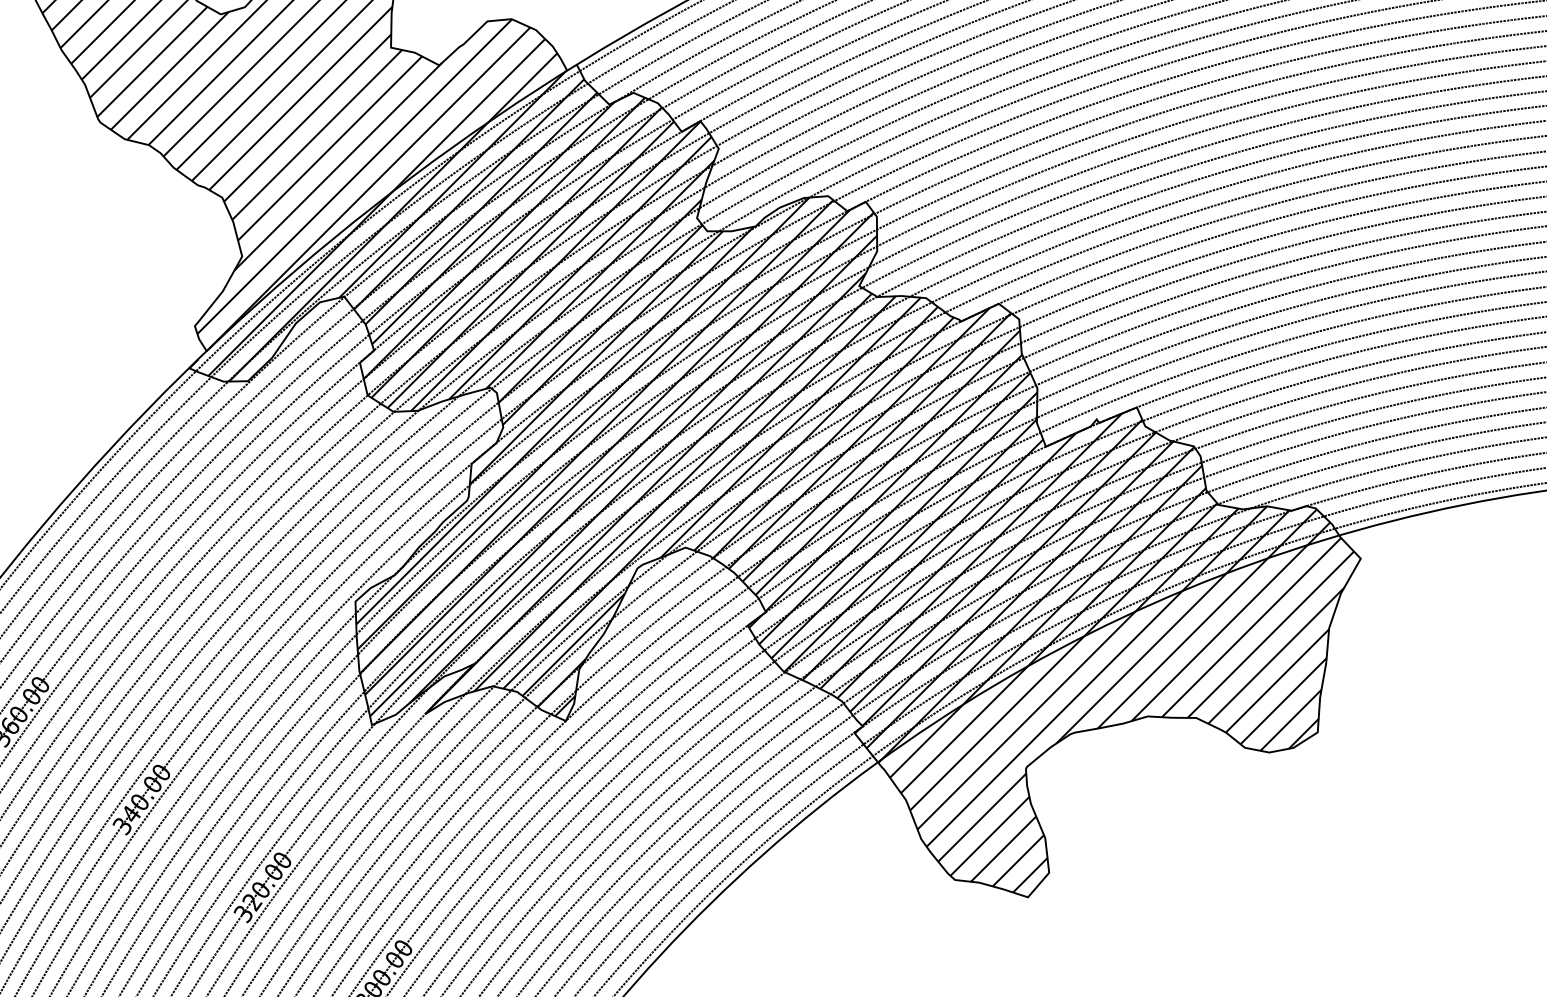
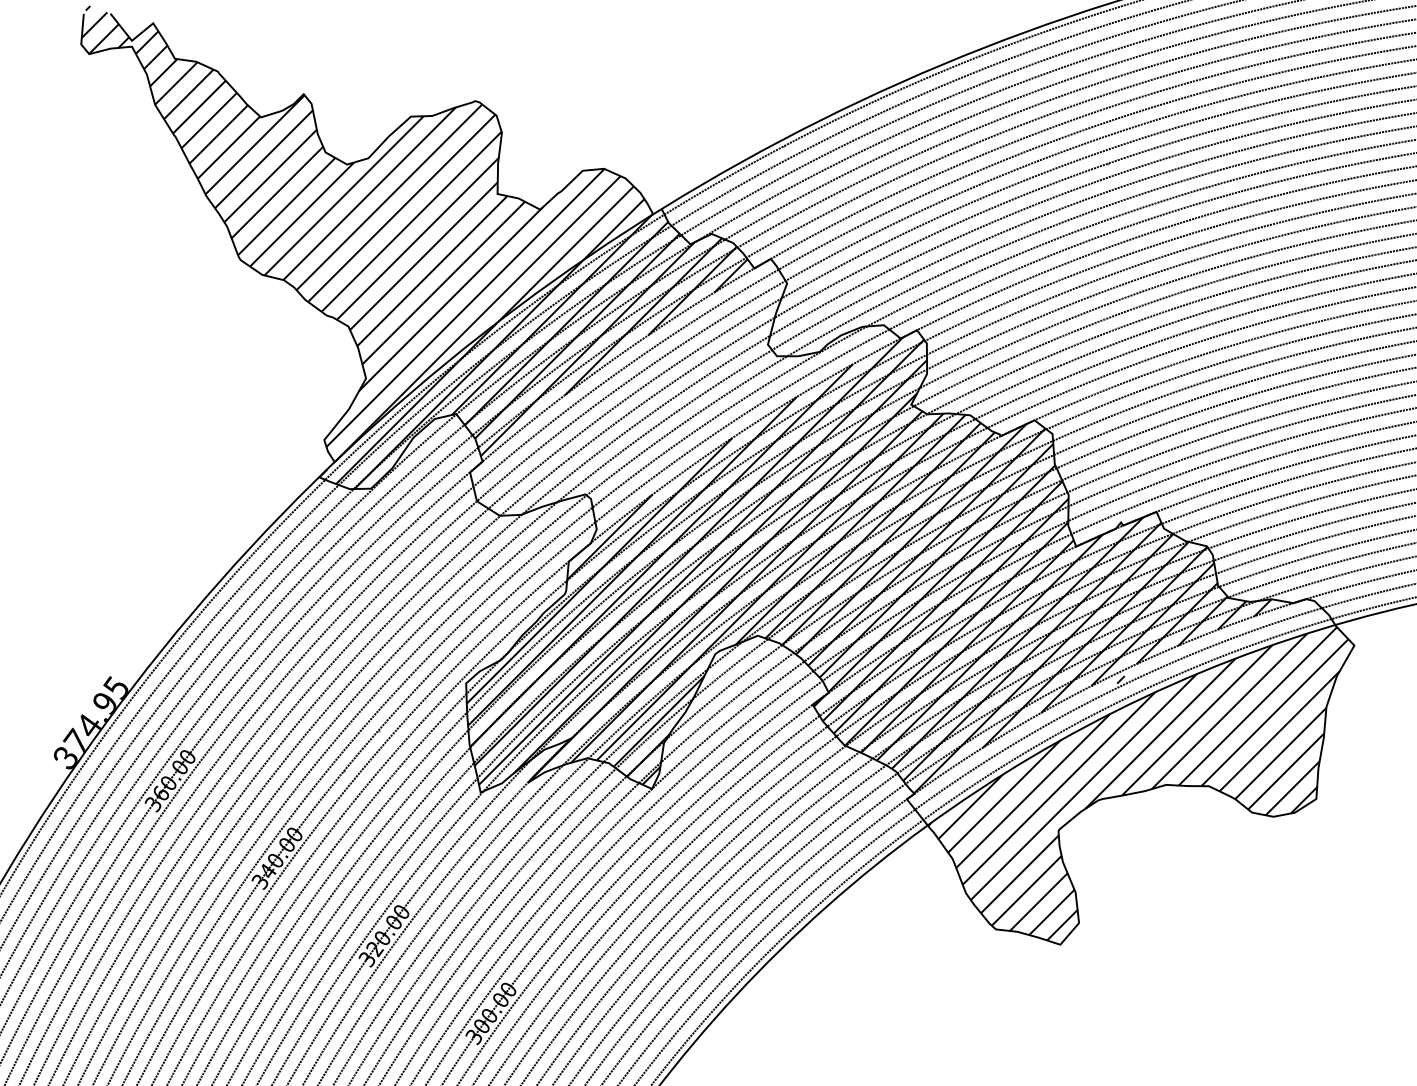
hatch: (598, 273) -> (680, 393), removed
hatch: (1092, 634) -> (1117, 712), removed

